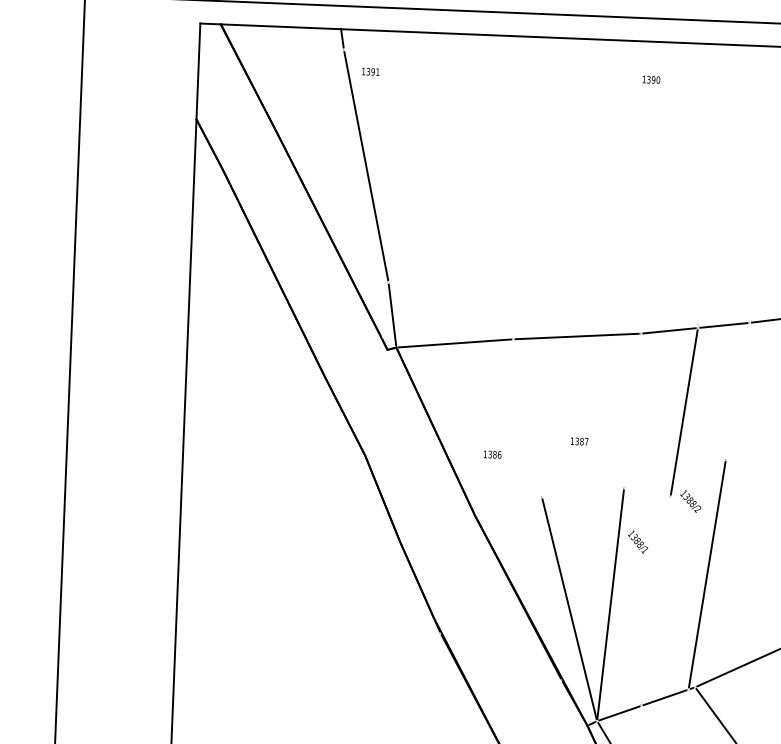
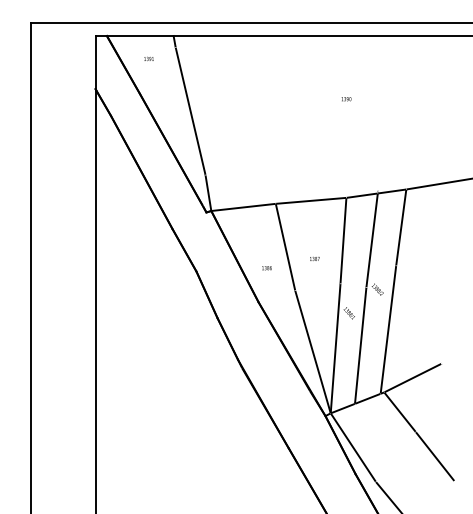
text: (369, 70) -> (148, 58), moved
text: (651, 80) -> (346, 99), moved
line: (738, 391) -> (401, 227), added
line: (632, 410) -> (343, 240), added
line: (527, 418) -> (285, 247), added
line: (655, 600) -> (360, 345), added

